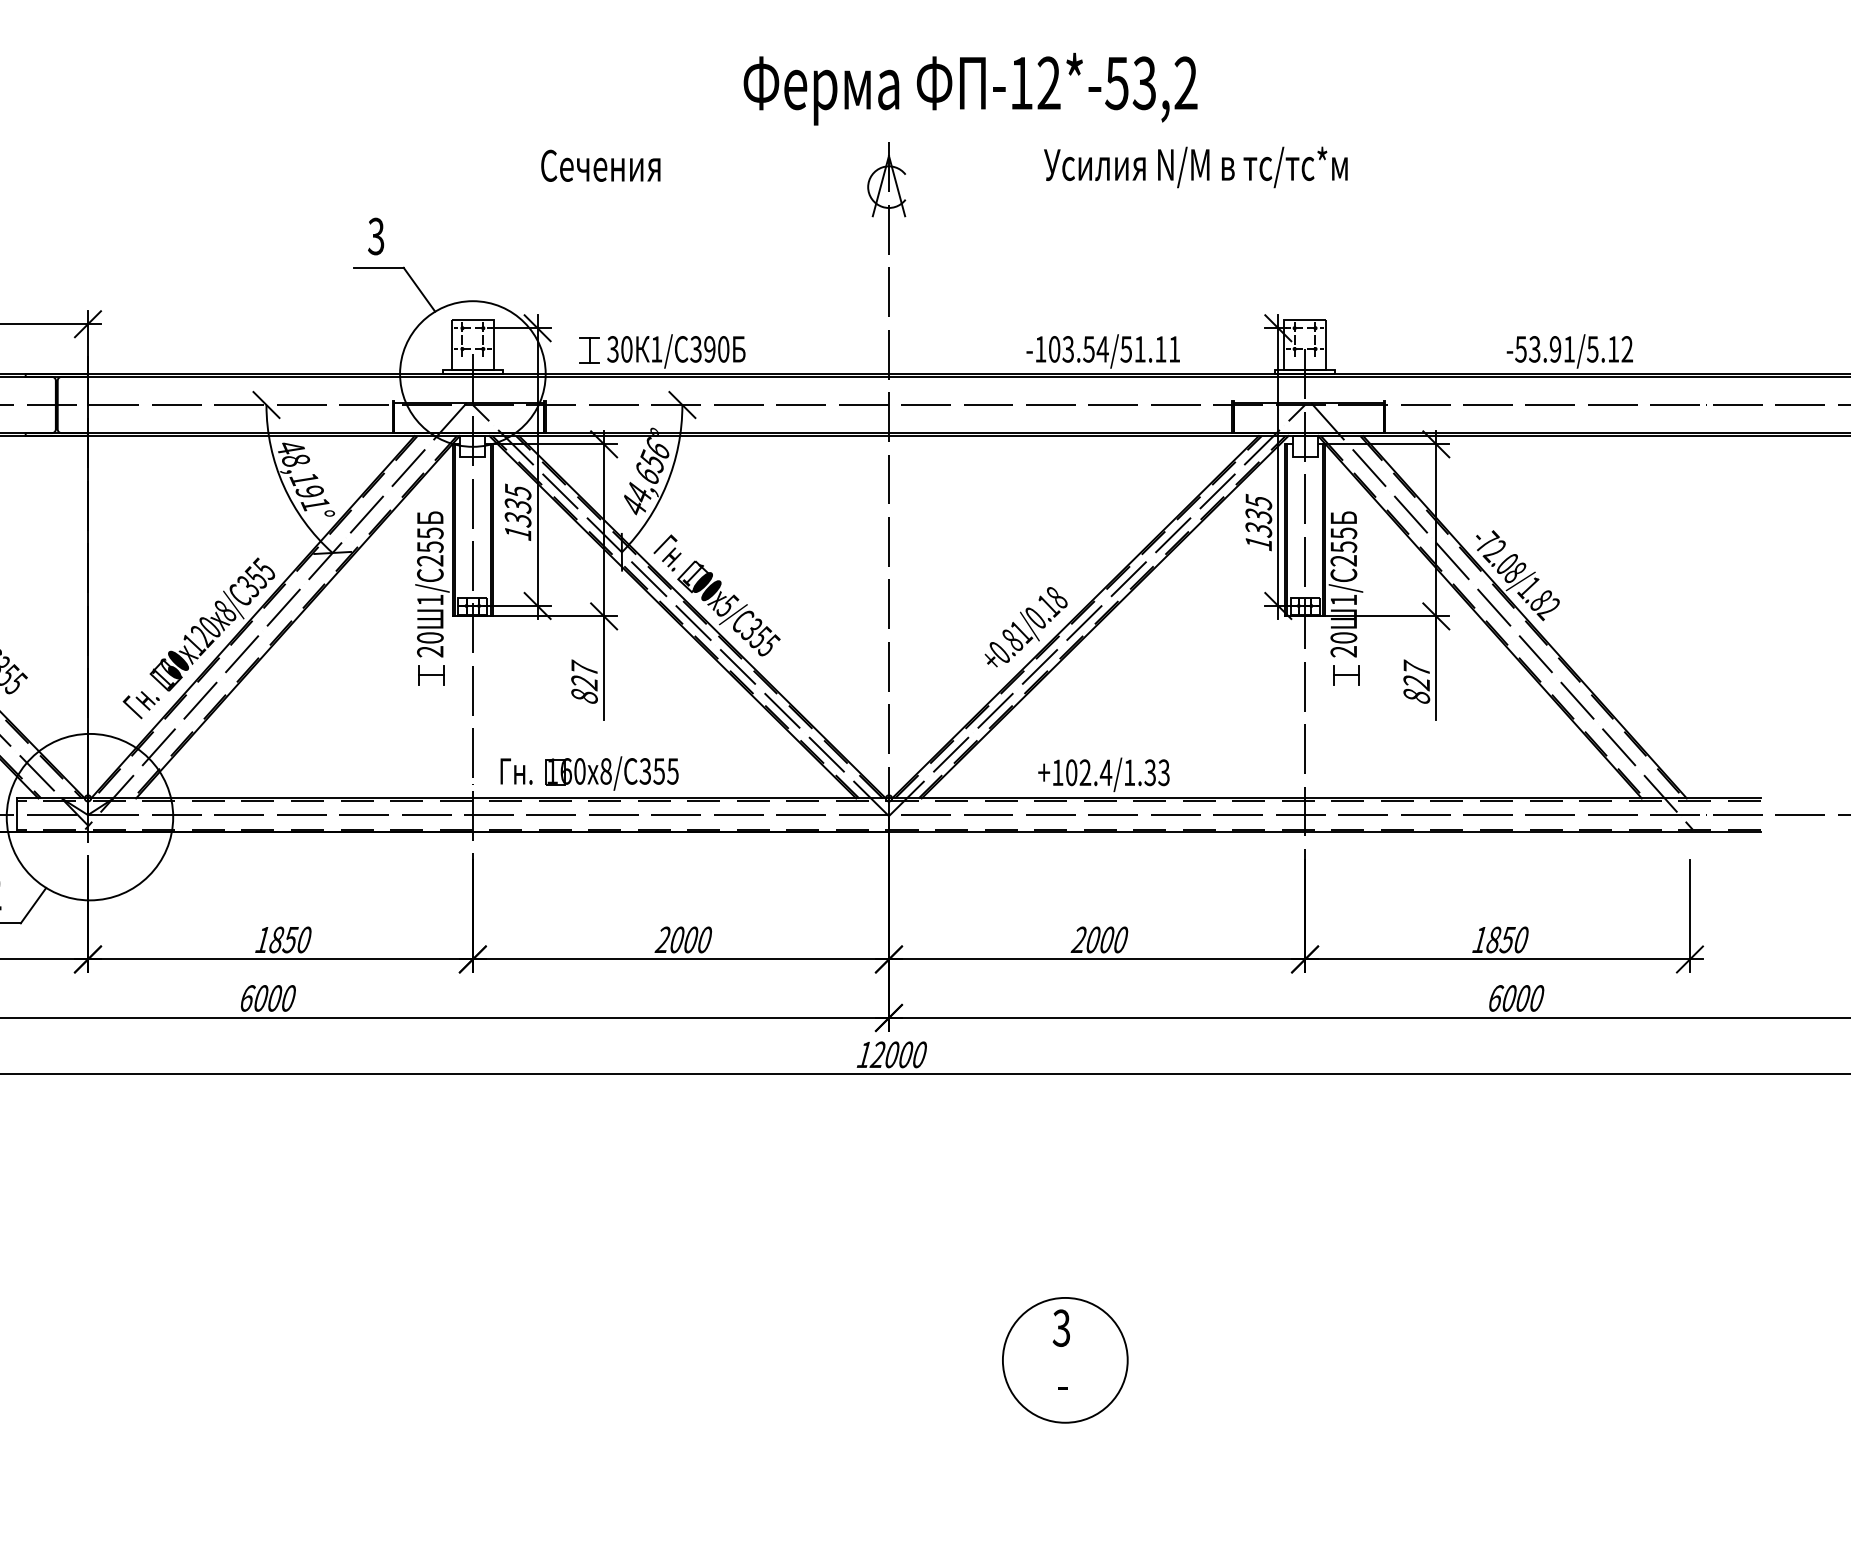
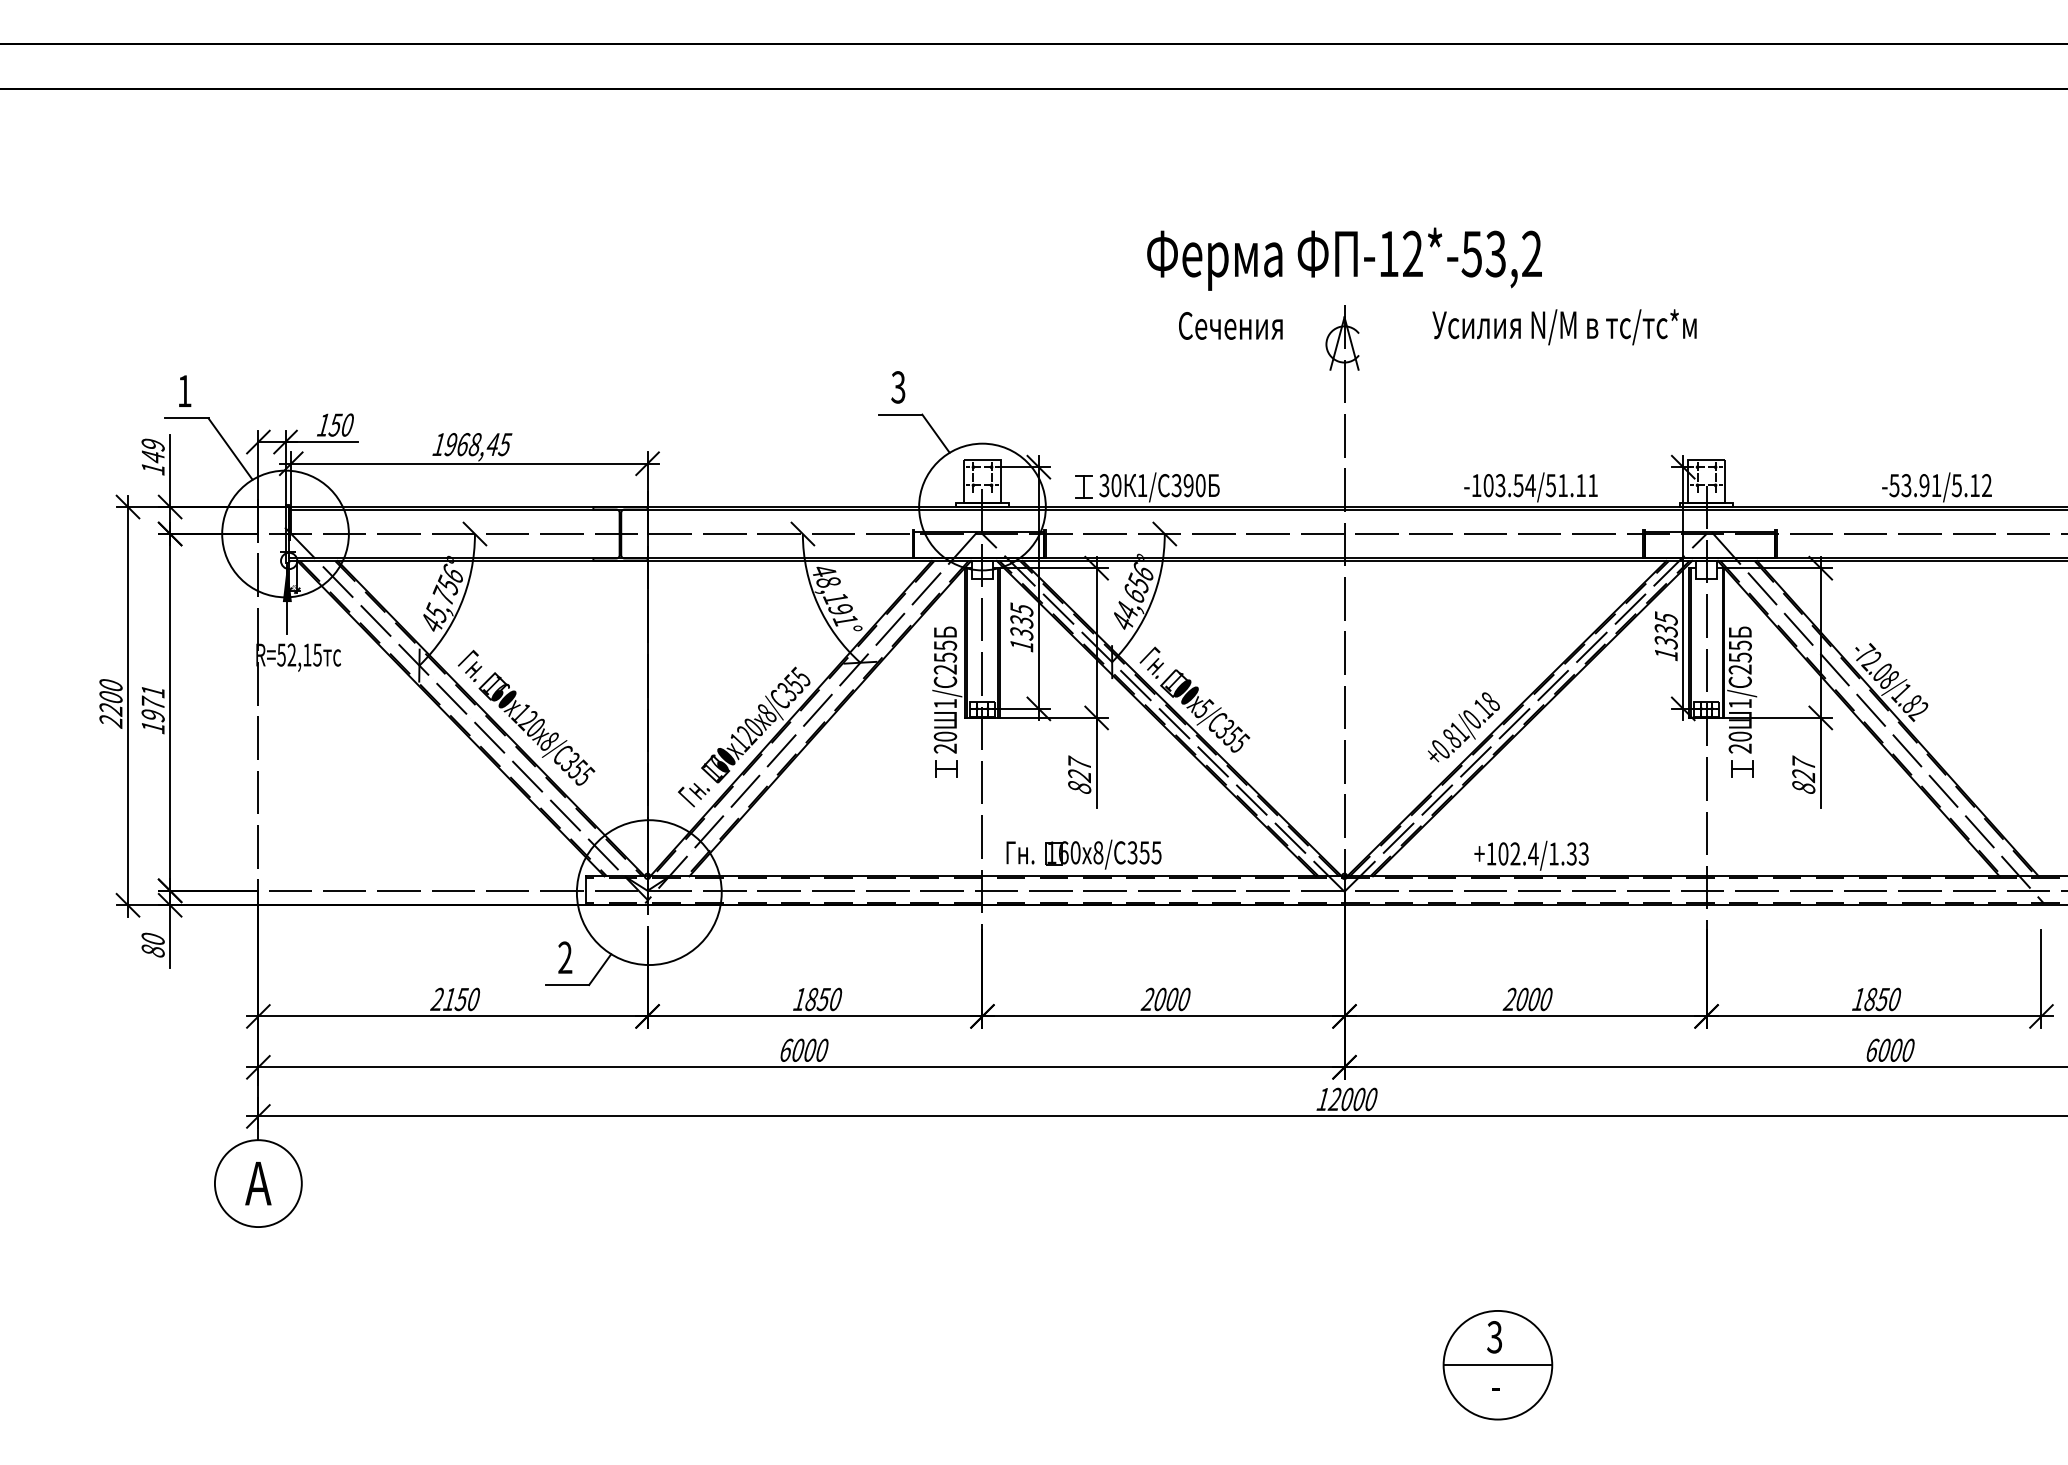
text: (970, 88) -> (1344, 258), moved
text: (600, 165) -> (1230, 325), moved
text: (1195, 167) -> (1564, 327), moved
line: (1064, 1360) -> (1497, 1365), added

